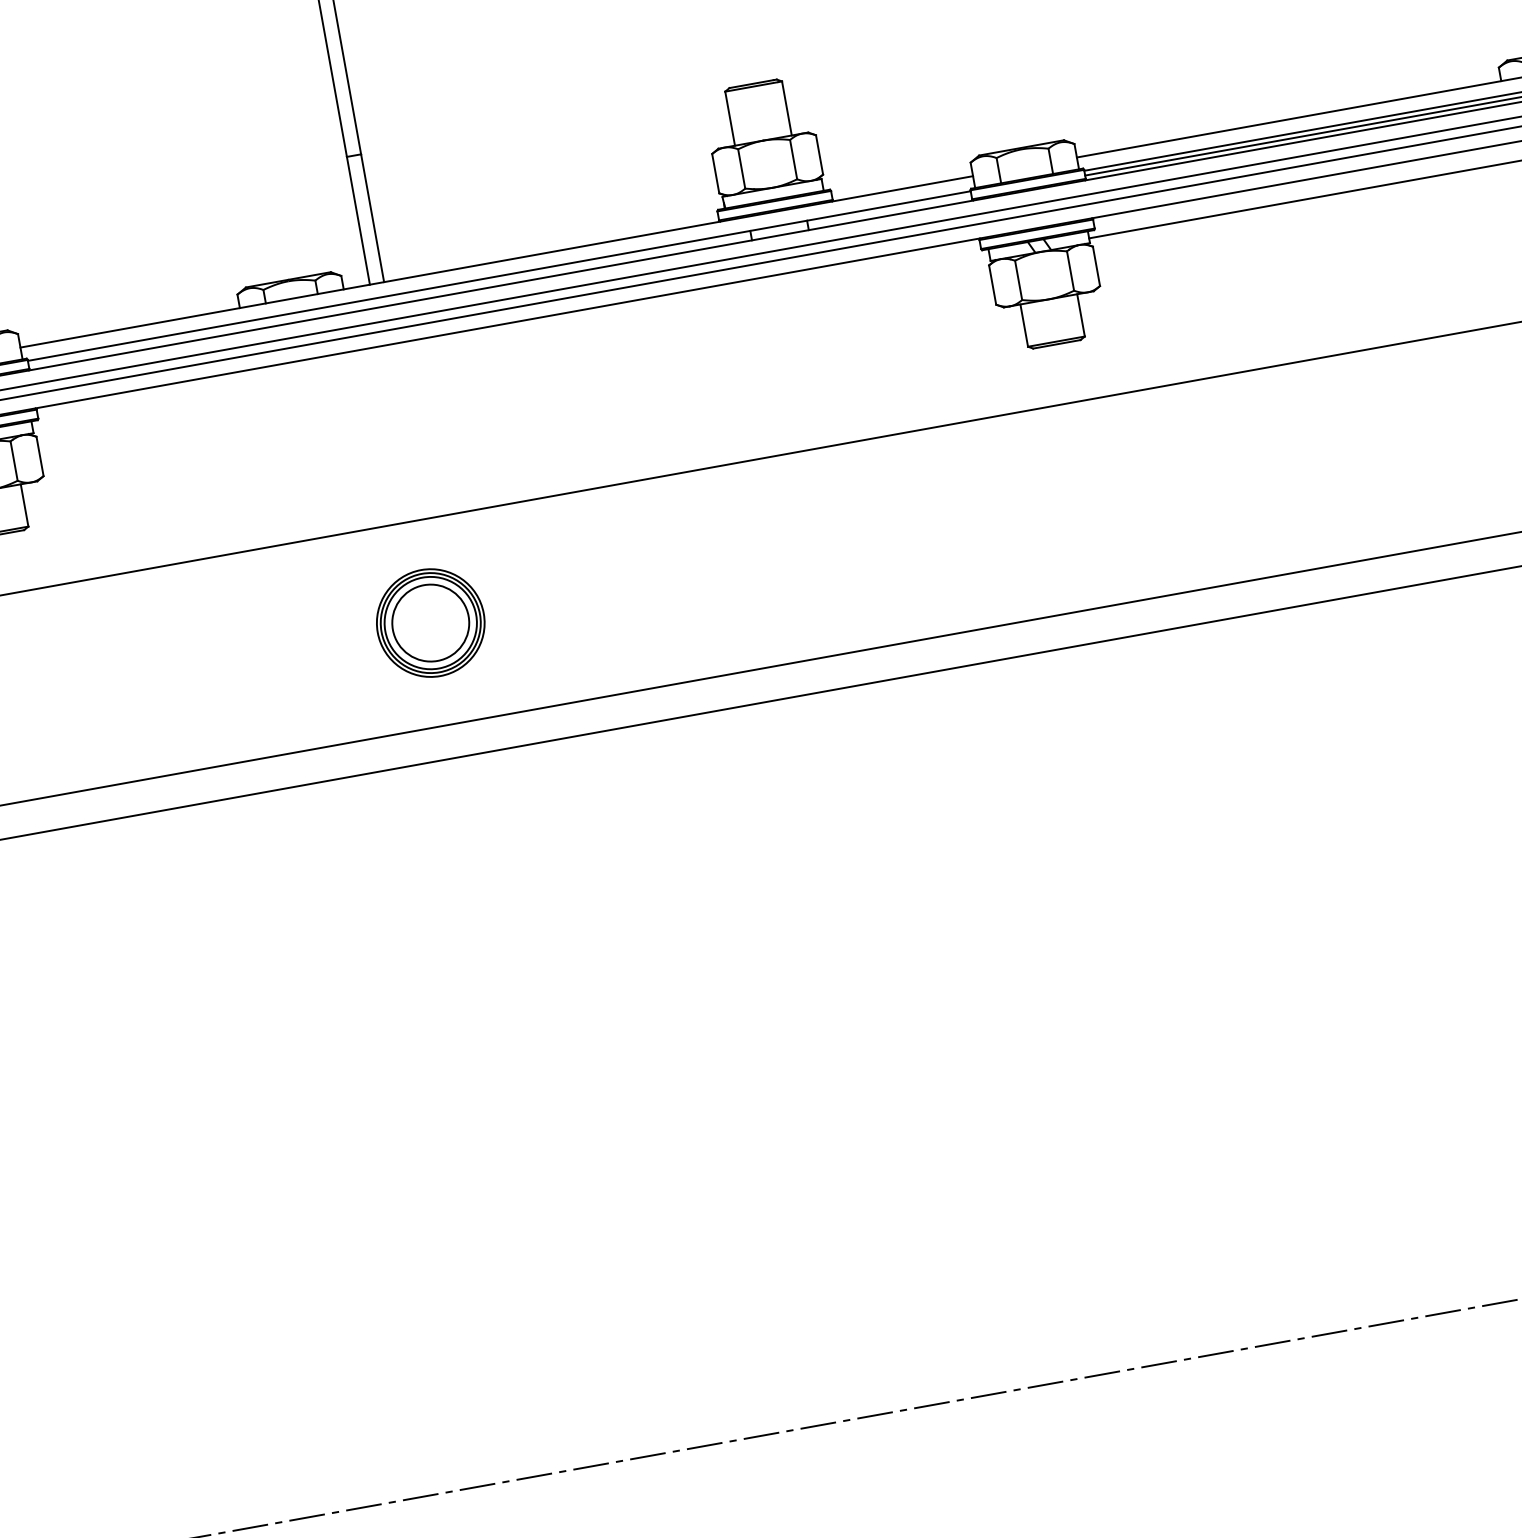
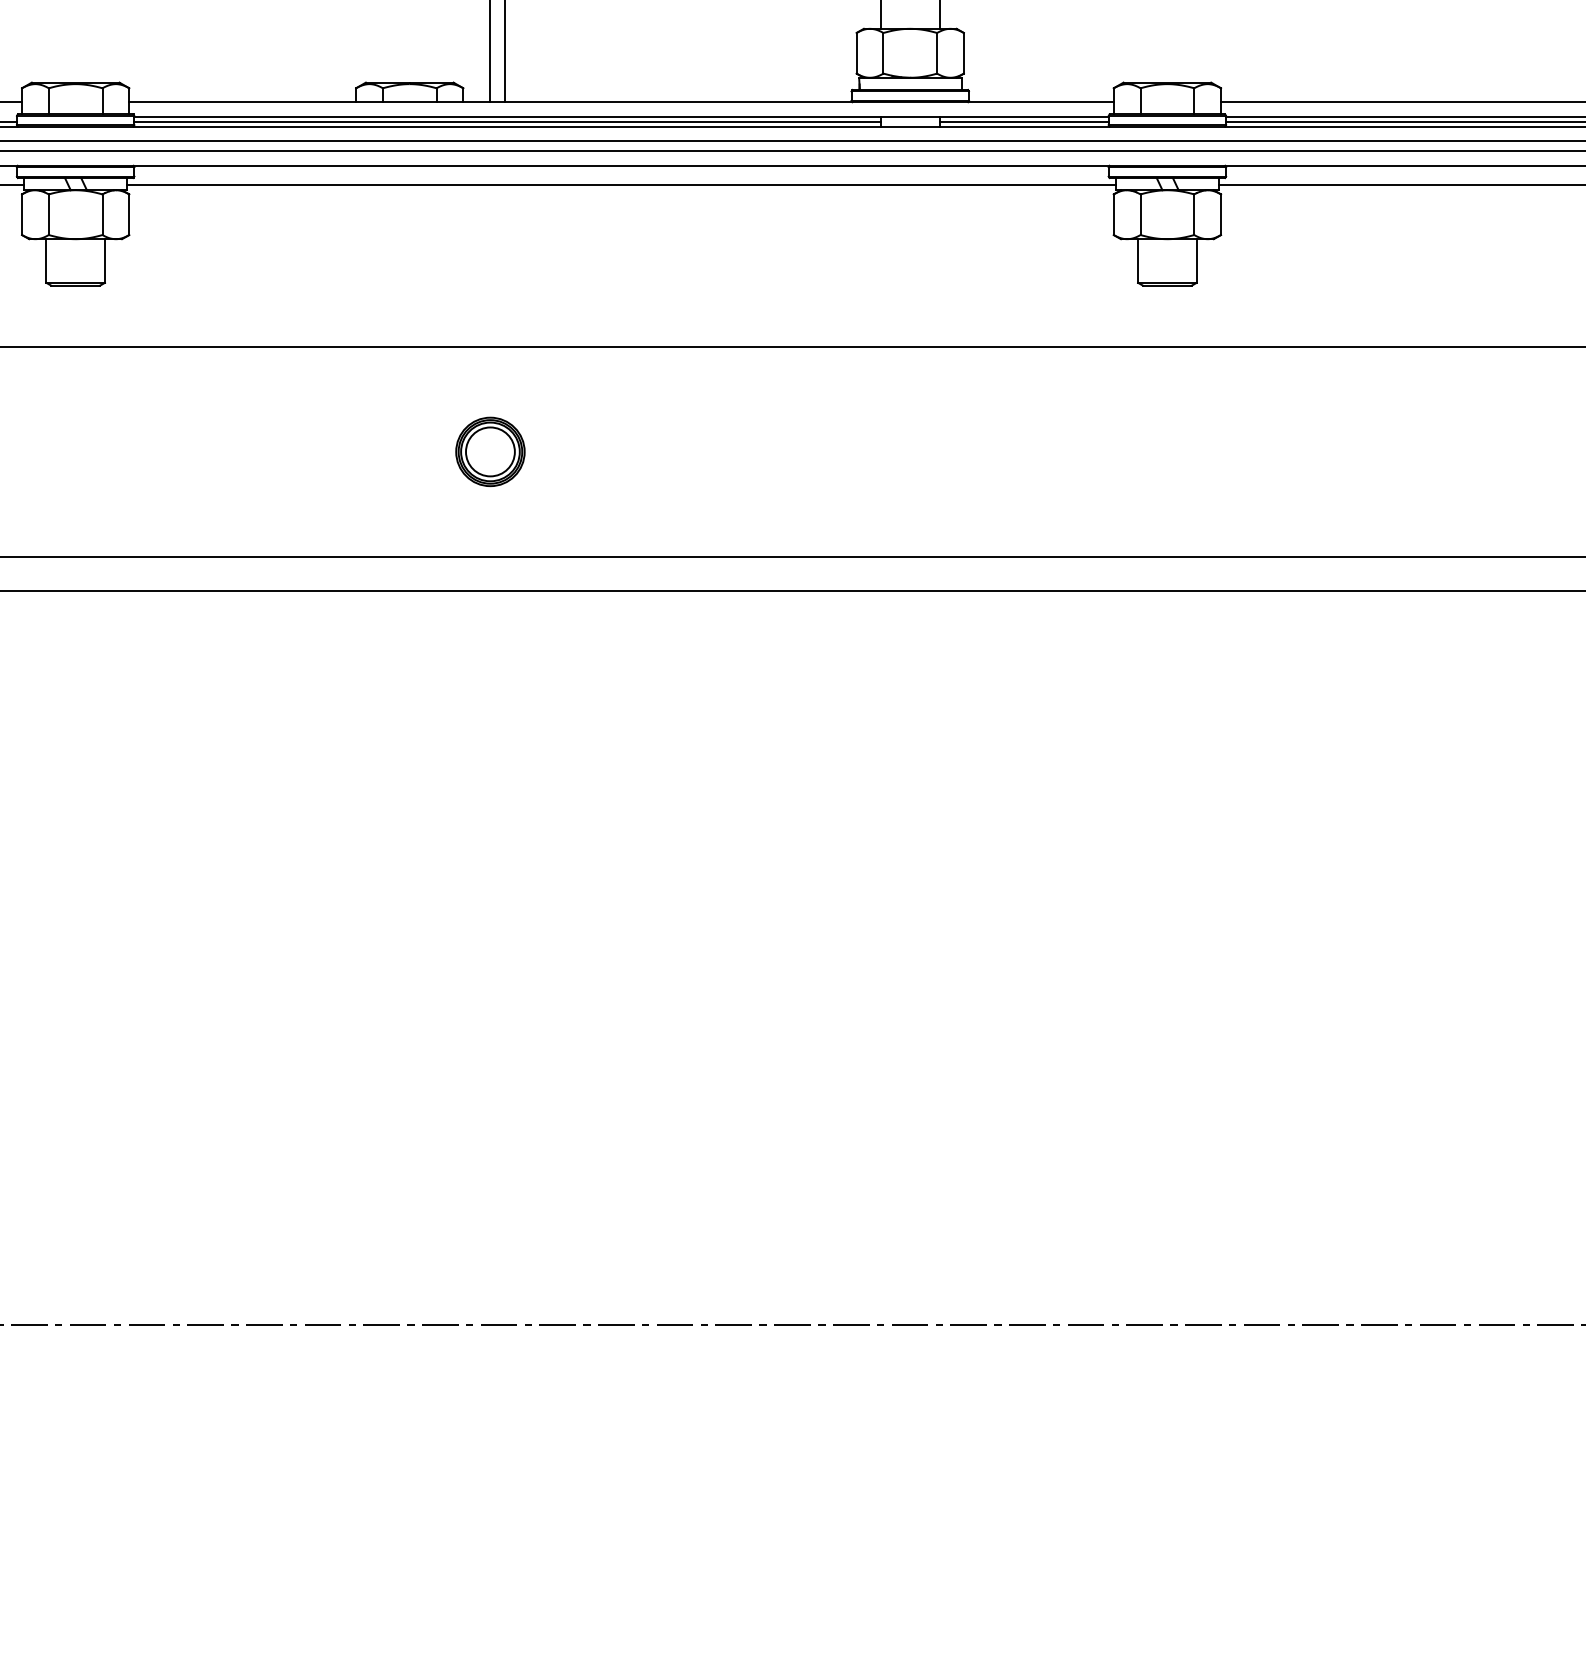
line: (889, 210) -> (1023, 121), added
line: (389, 300) -> (507, 121), added
line: (511, 342) -> (621, 185), added
part: (430, 622) -> (490, 451), size x0.62

